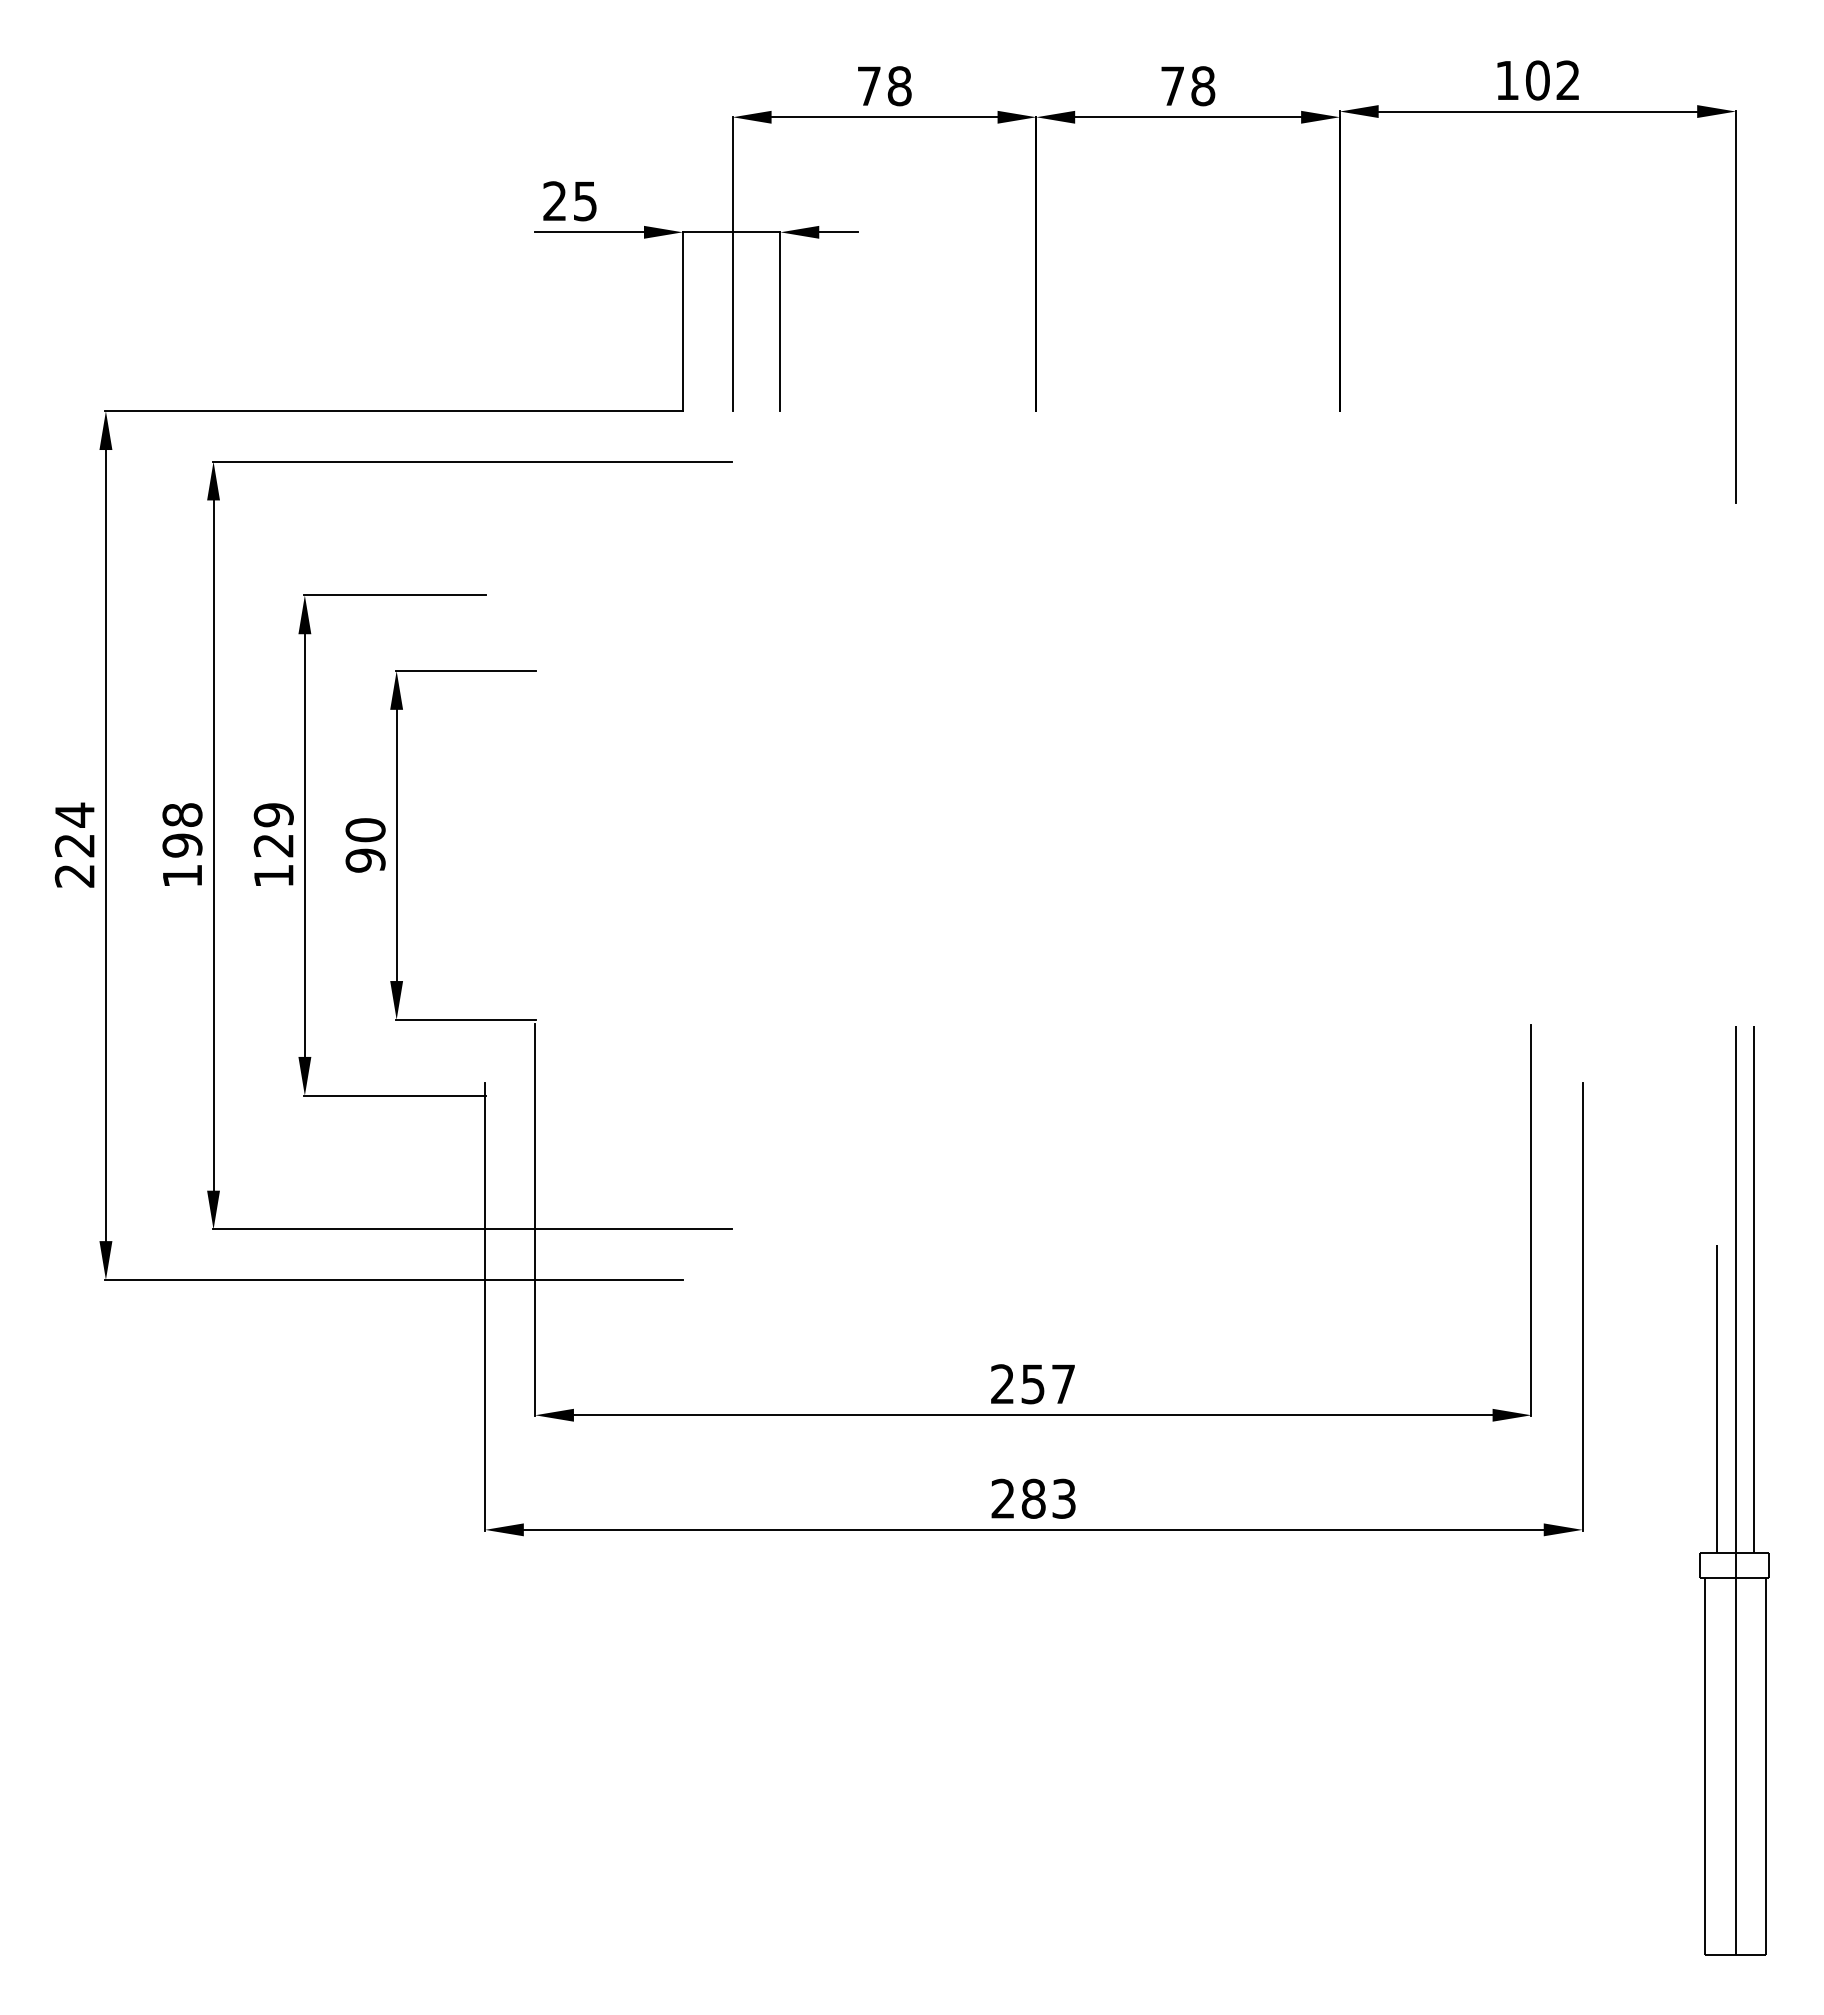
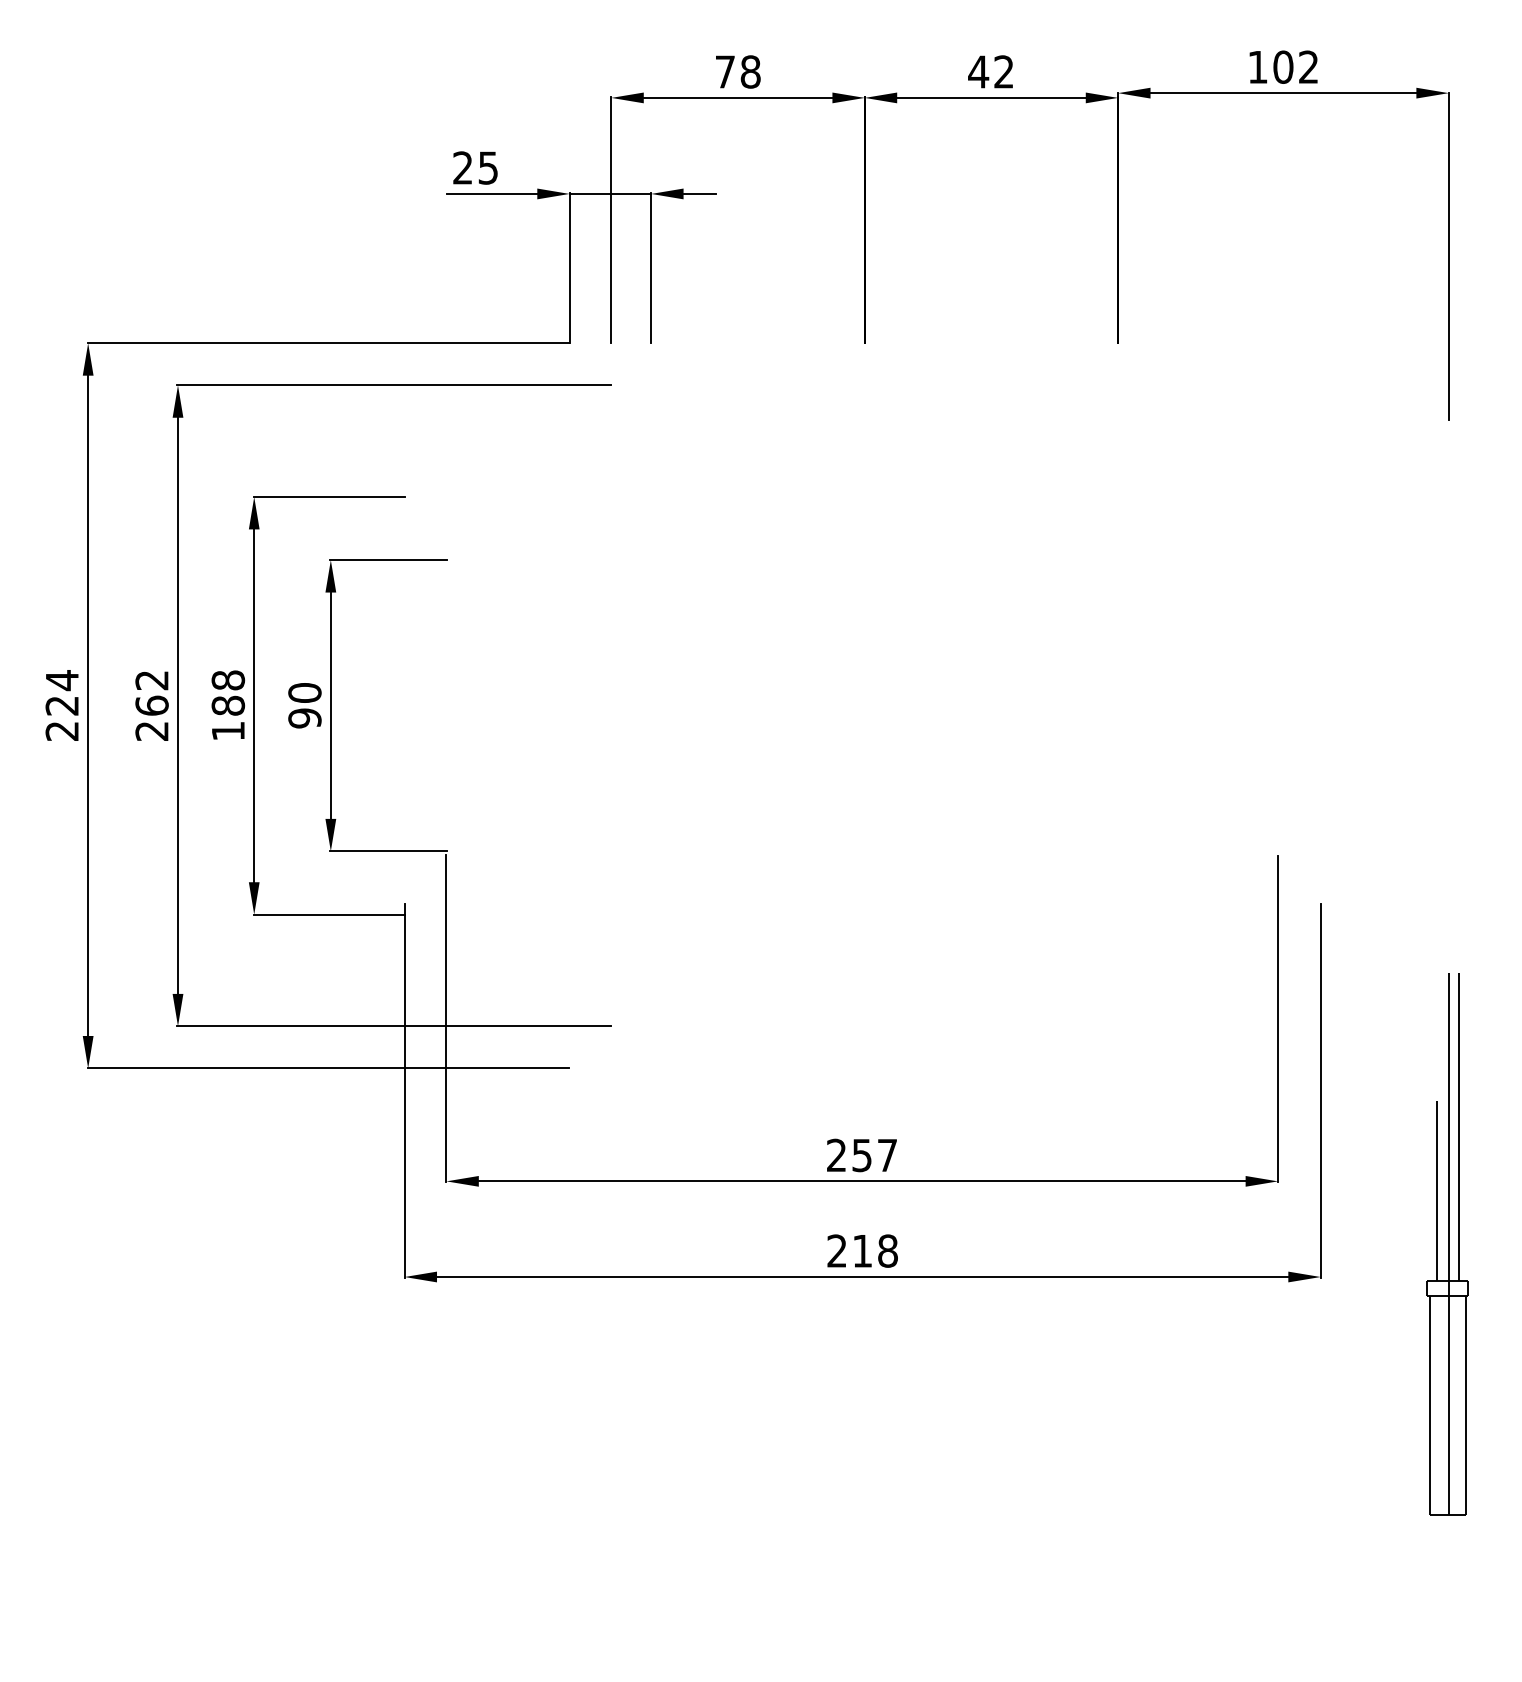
text: (1187, 86) -> (990, 72), 78 -> 42
text: (273, 830) -> (228, 693), 129 -> 188
text: (182, 845) -> (152, 705), 198 -> 262
part: (1734, 1490) -> (1447, 1244), size x0.7
text: (1048, 1498) -> (874, 1250), 283 -> 218

